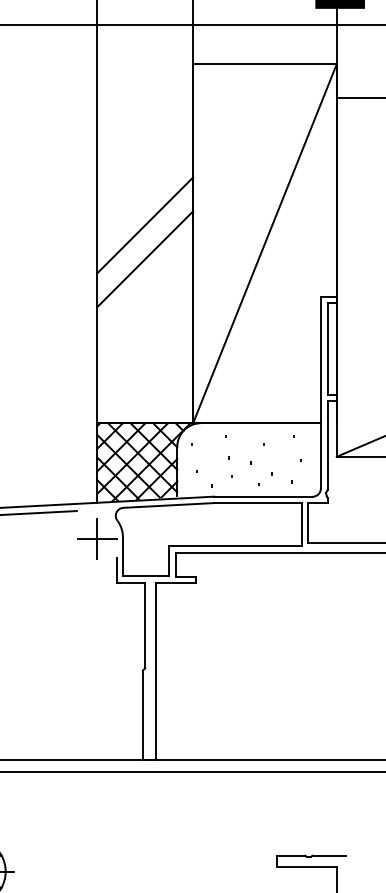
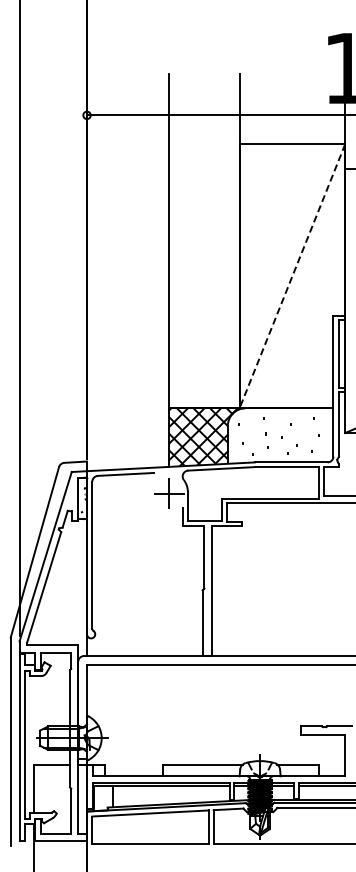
line: (145, 224) -> (204, 262), removed
line: (265, 243) -> (292, 276), solid -> dashed
line: (145, 258) -> (204, 287), removed

